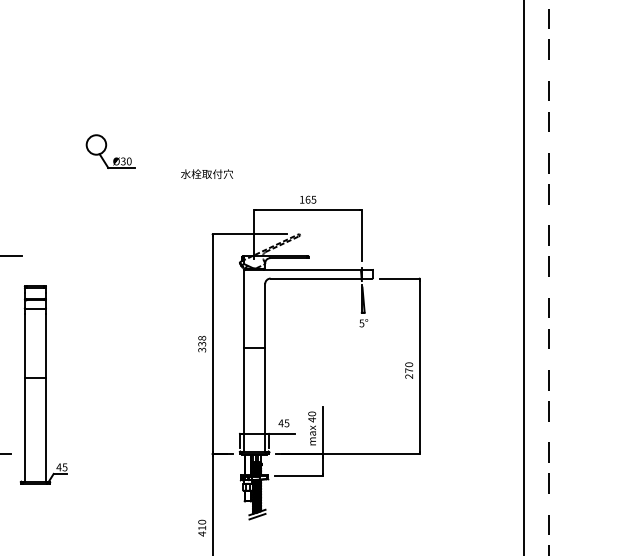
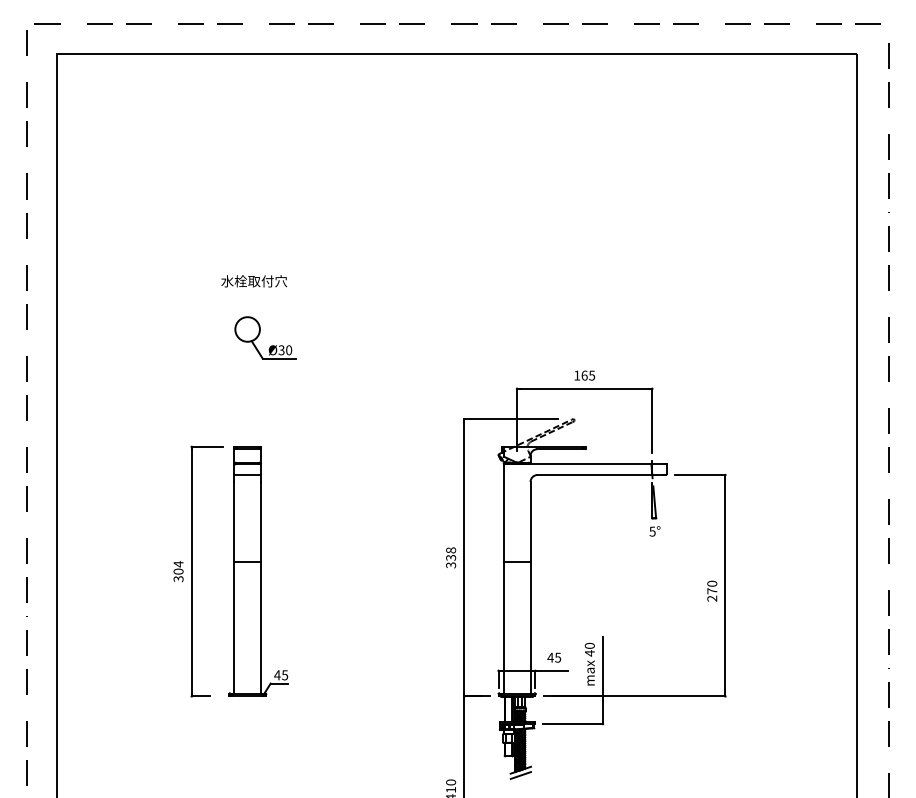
part: (105, 149) -> (259, 335), moved
text: (207, 174) -> (254, 281), moved
part: (44, 385) -> (258, 571), moved

